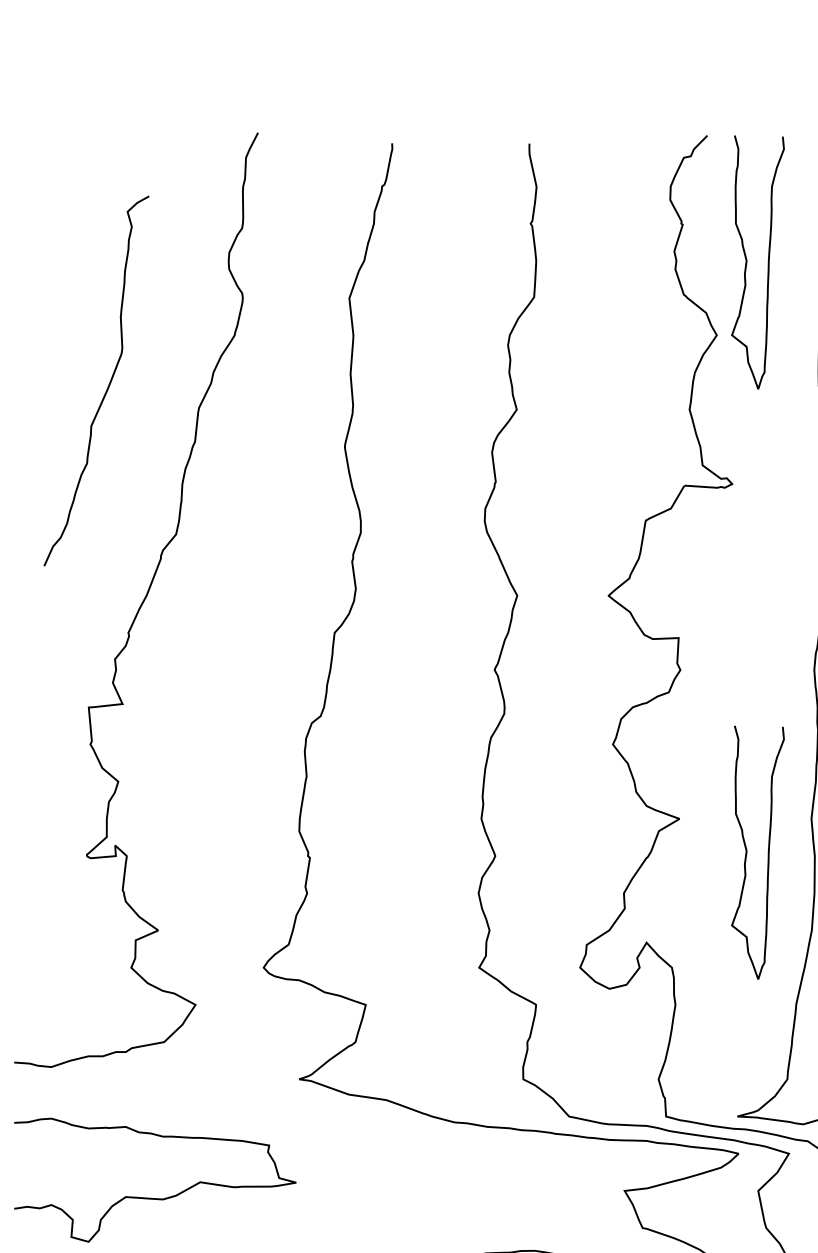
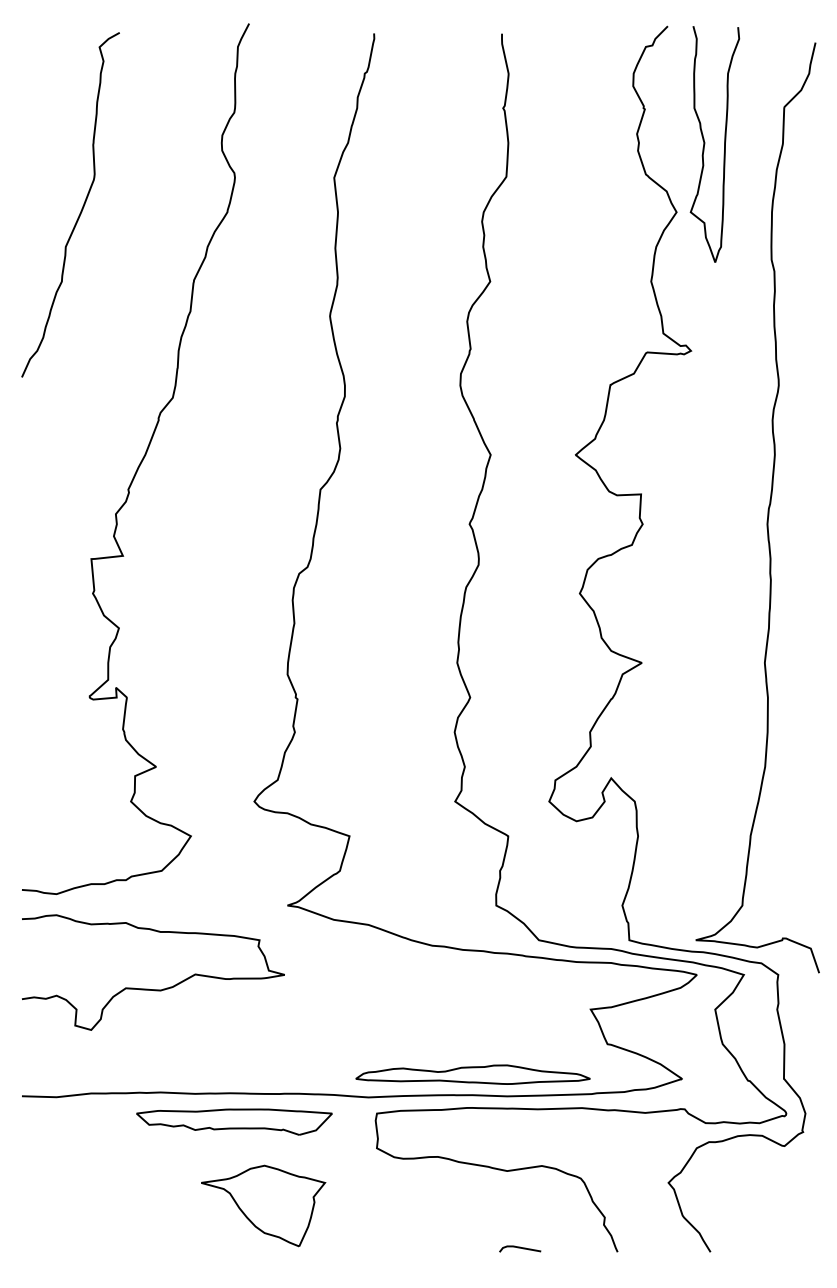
curve: (108, 384) -> (81, 208), moved
curve: (747, 852) -> (705, 694), removed
curve: (150, 1197) -> (148, 988), moved

